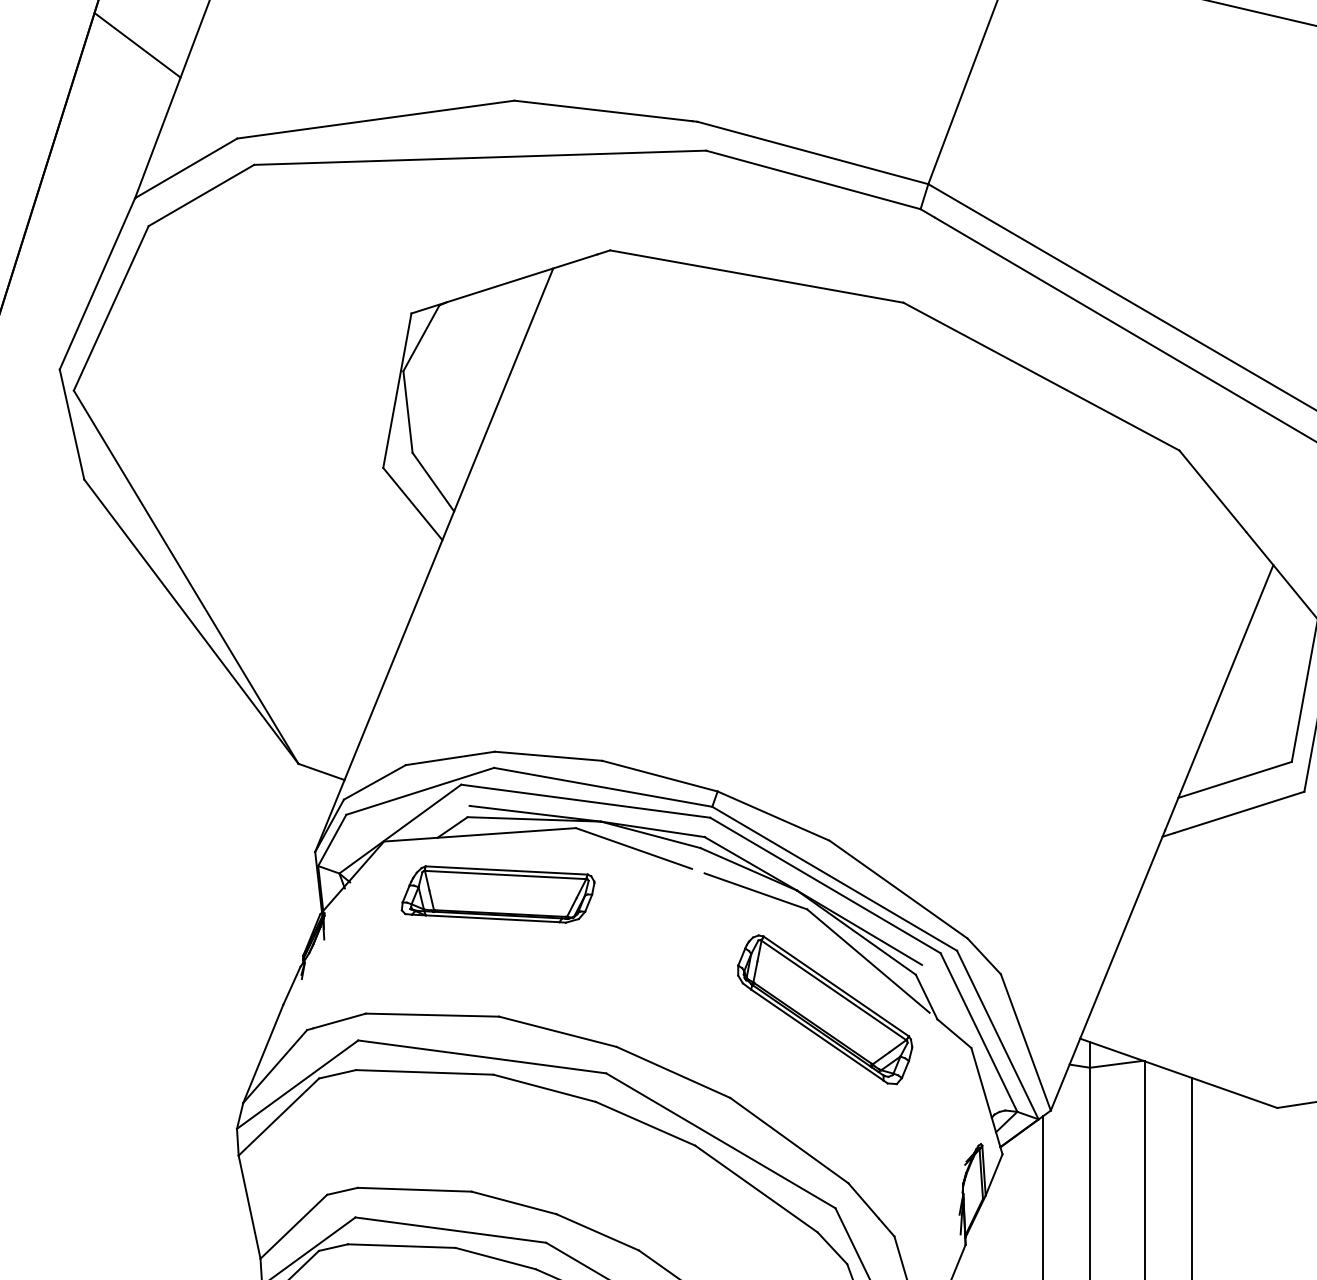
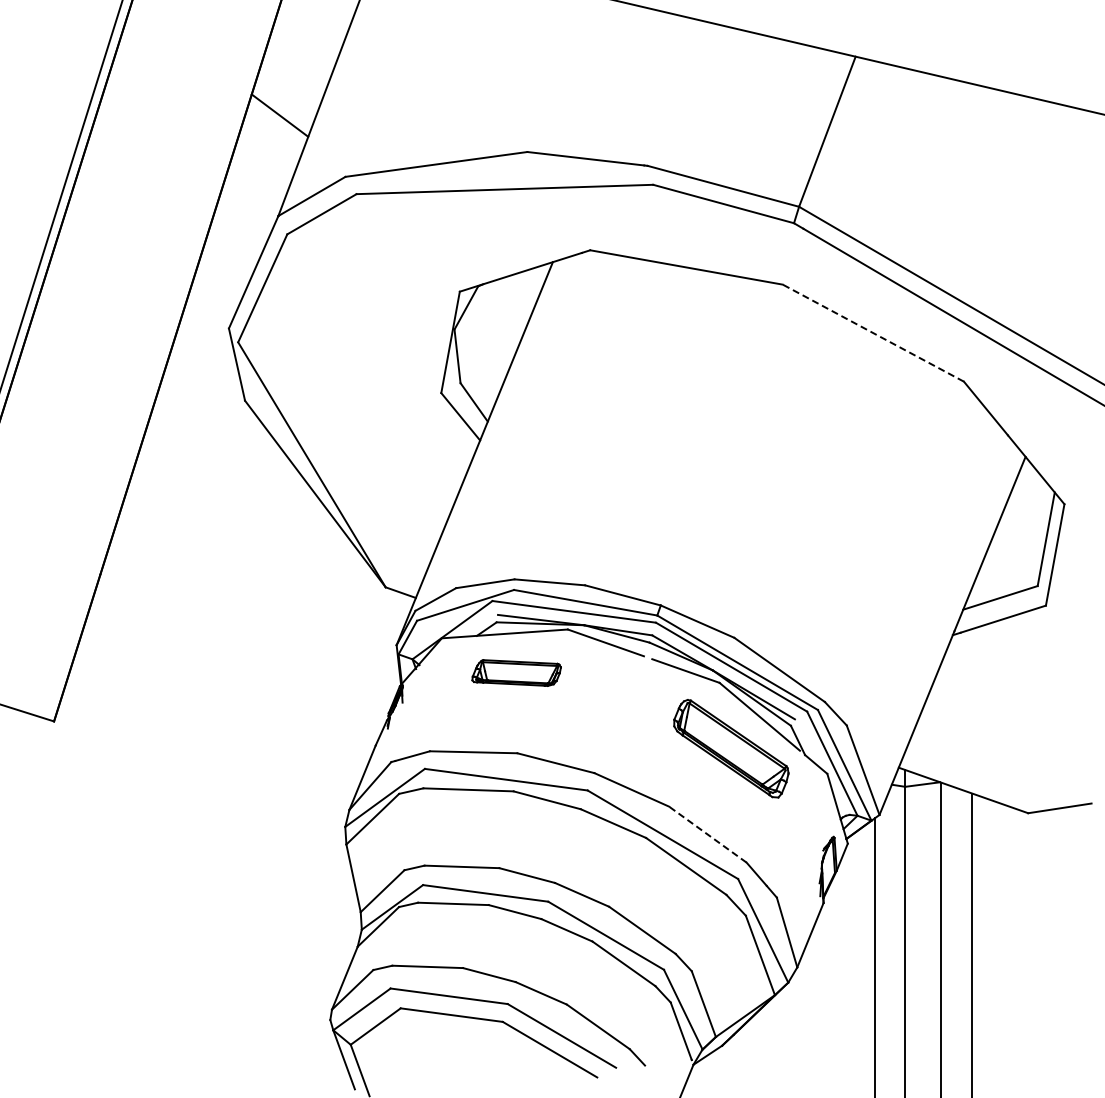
line: (1041, 377) -> (873, 333), solid -> dashed
part: (497, 893) -> (516, 672), size x0.7
line: (788, 1140) -> (707, 834), solid -> dashed

